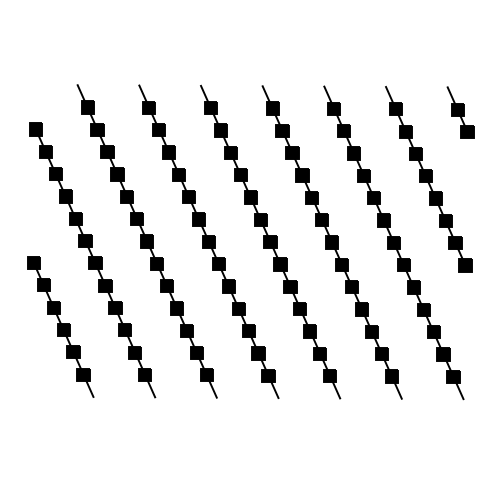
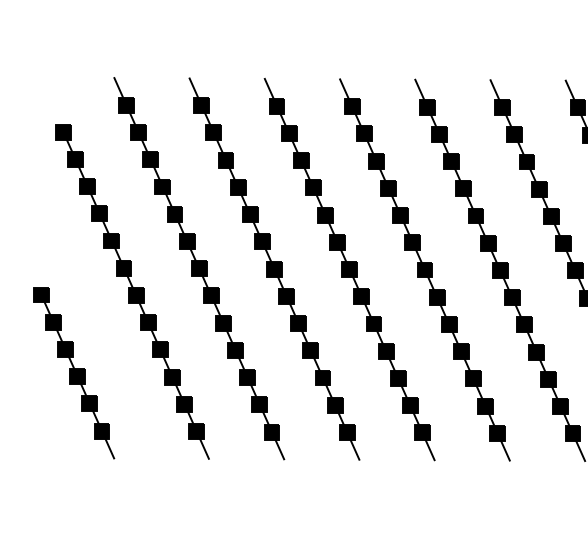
part: (60, 326) -> (73, 372), moved

